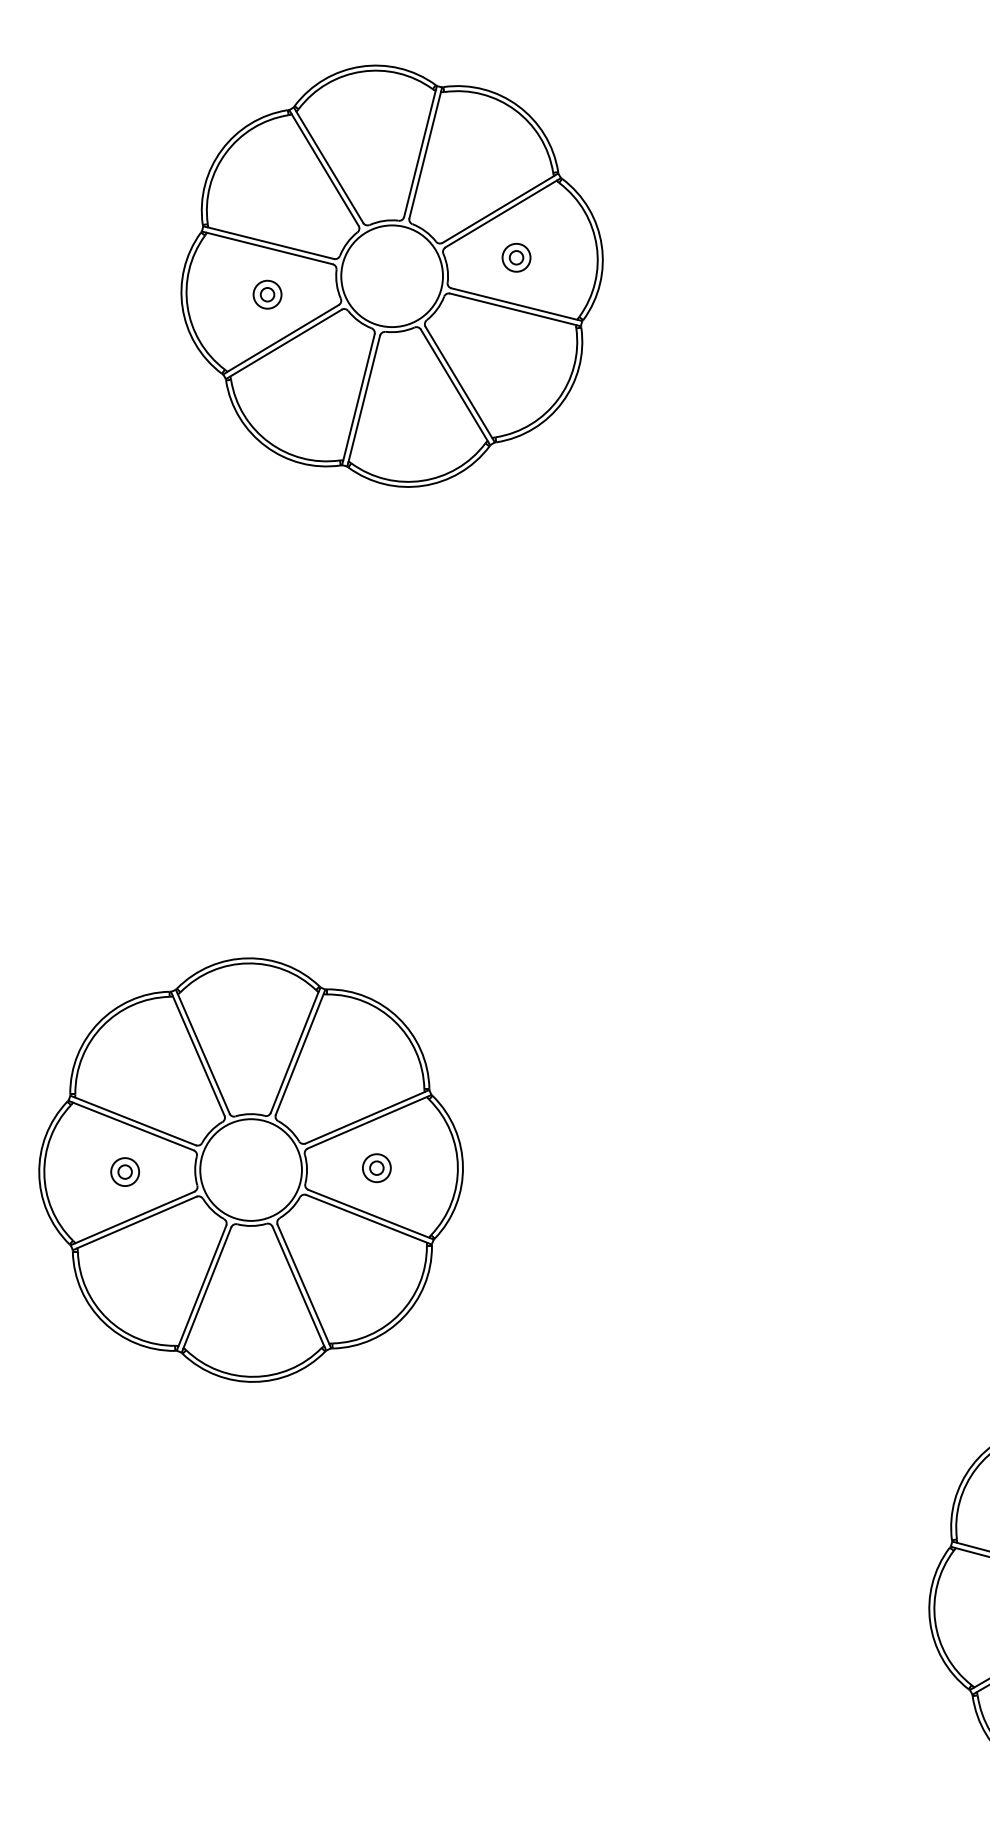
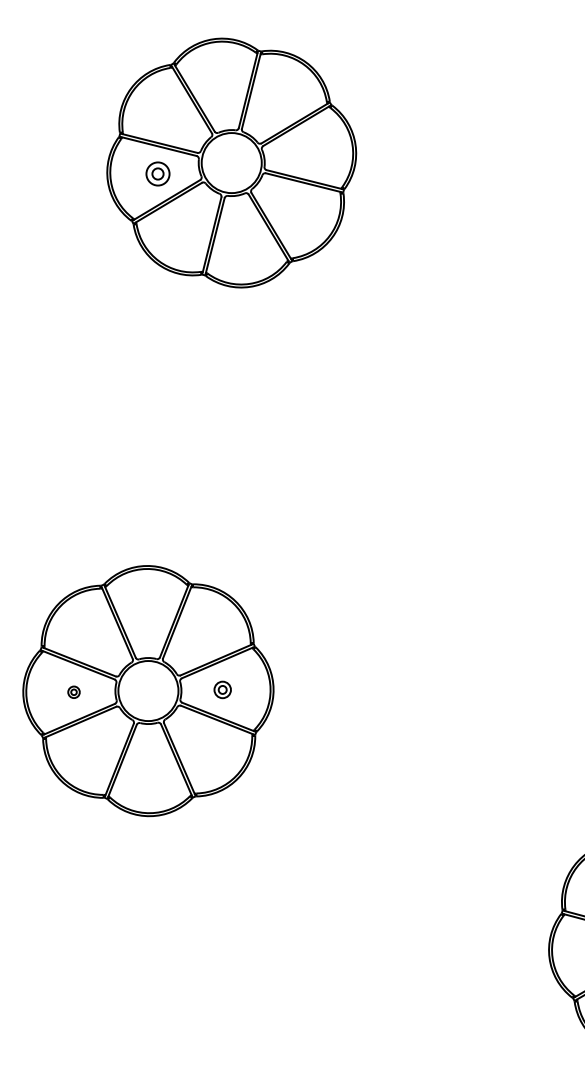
part: (517, 258) -> (305, 152), removed
part: (268, 293) -> (158, 173), size x1.4
part: (124, 1172) -> (73, 692), size x0.7

